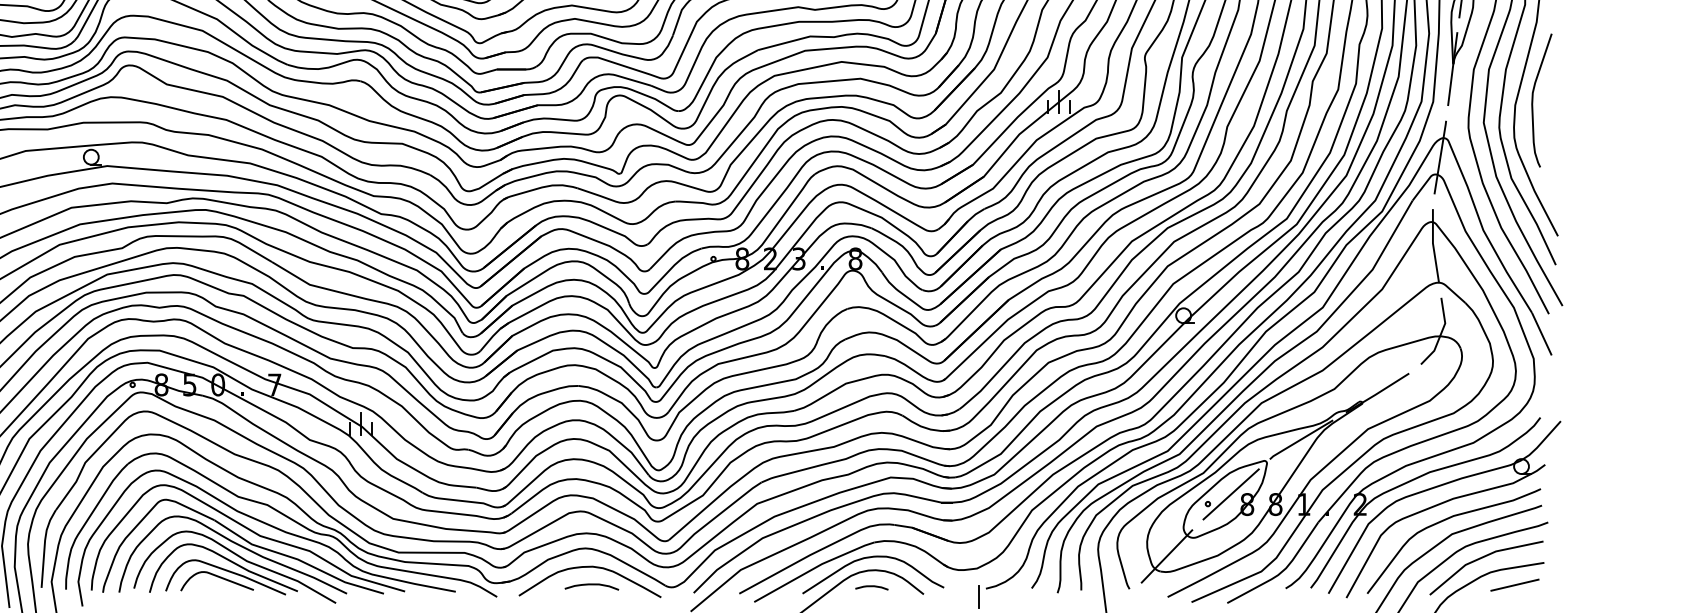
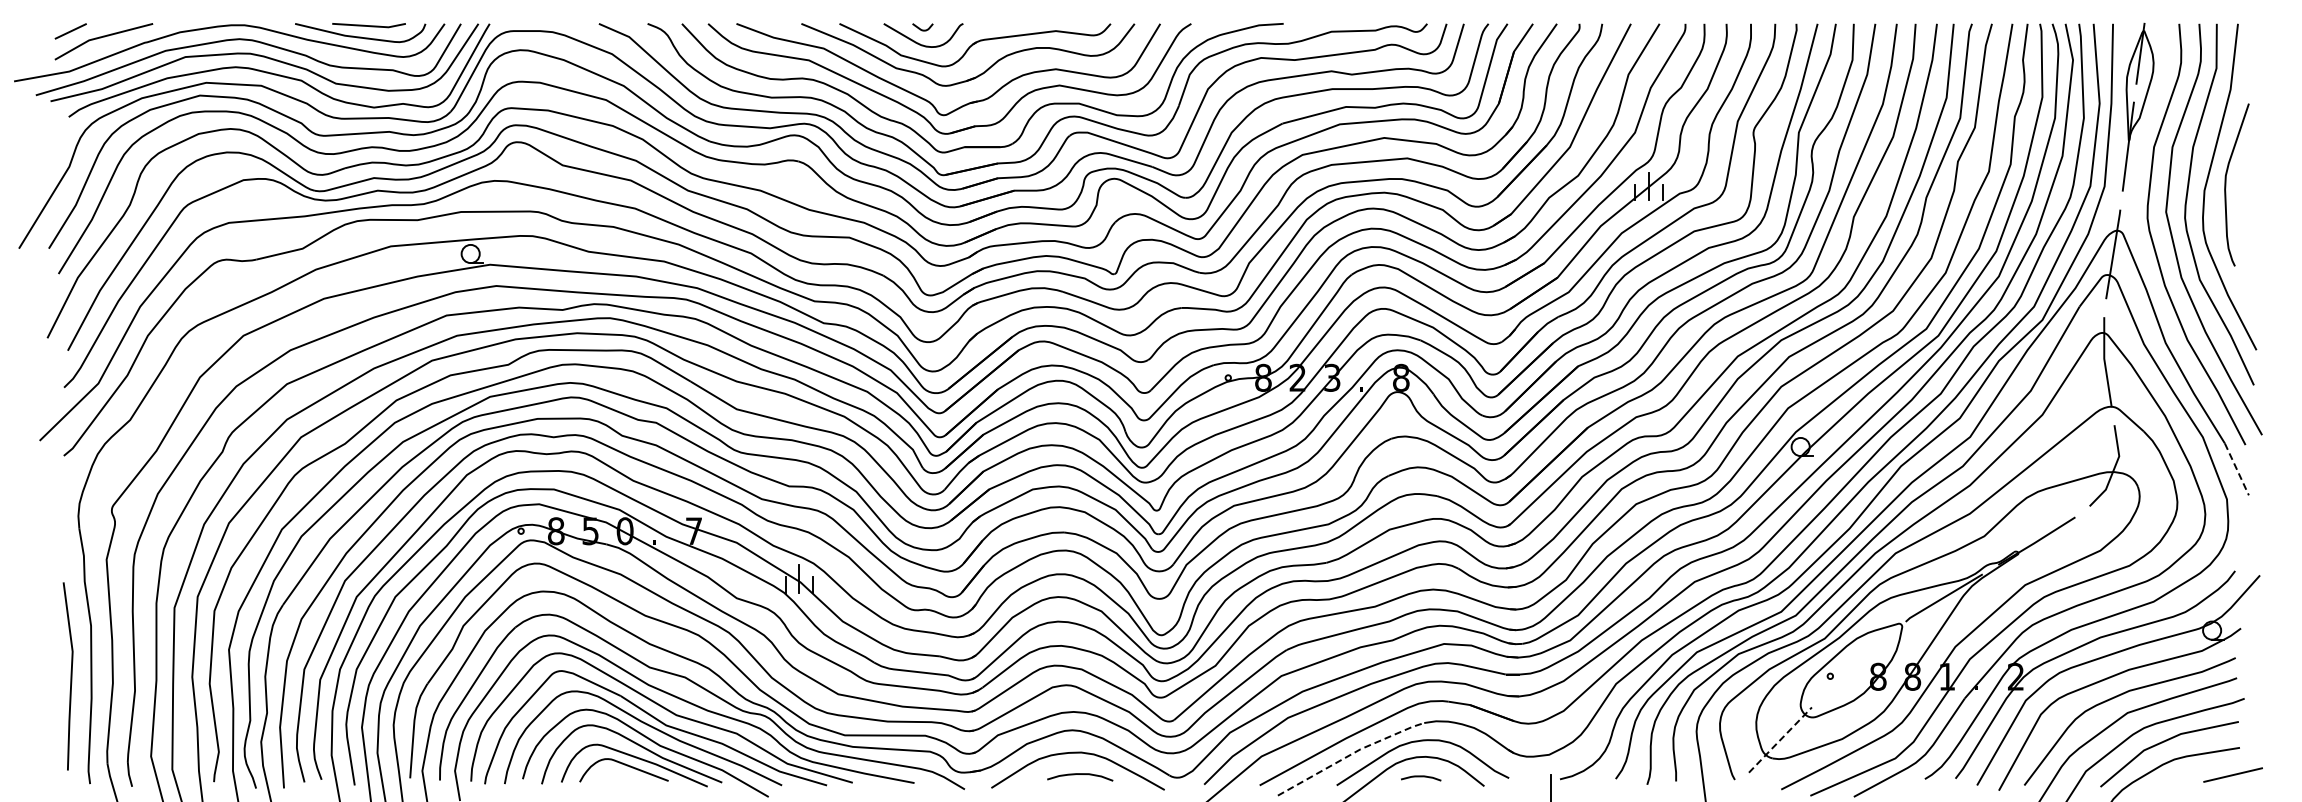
line: (1541, 334) -> (2236, 469), solid -> dashed
line: (1231, 494) -> (1858, 664), removed
line: (1166, 556) -> (1779, 740), solid -> dashed
line: (814, 568) -> (1351, 754), solid -> dashed
line: (1514, 584) -> (2232, 774), moved

